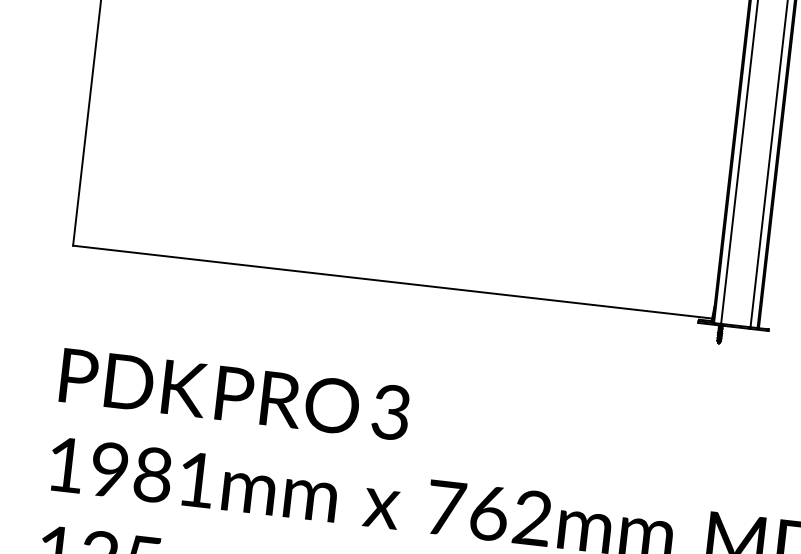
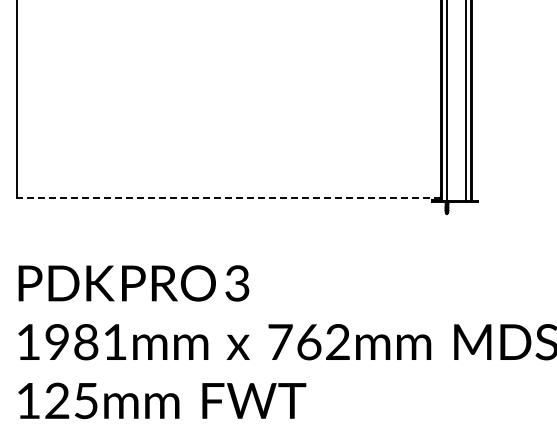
line: (392, 282) -> (228, 198), solid -> dashed

